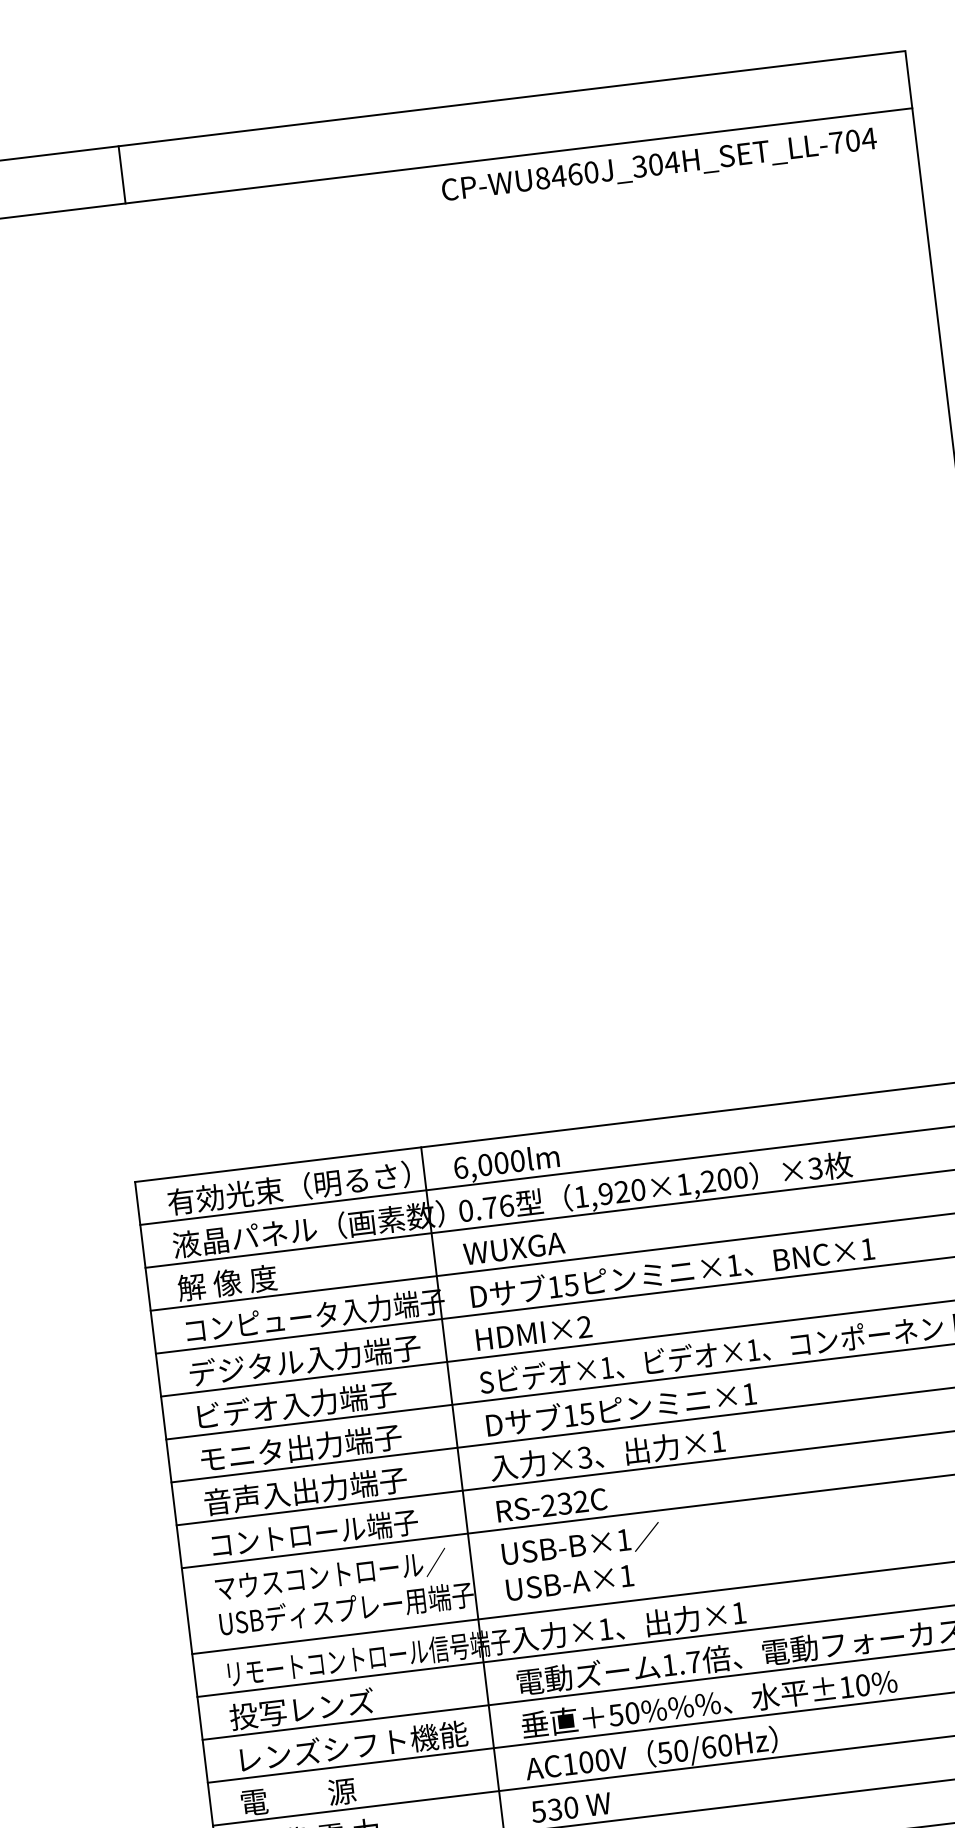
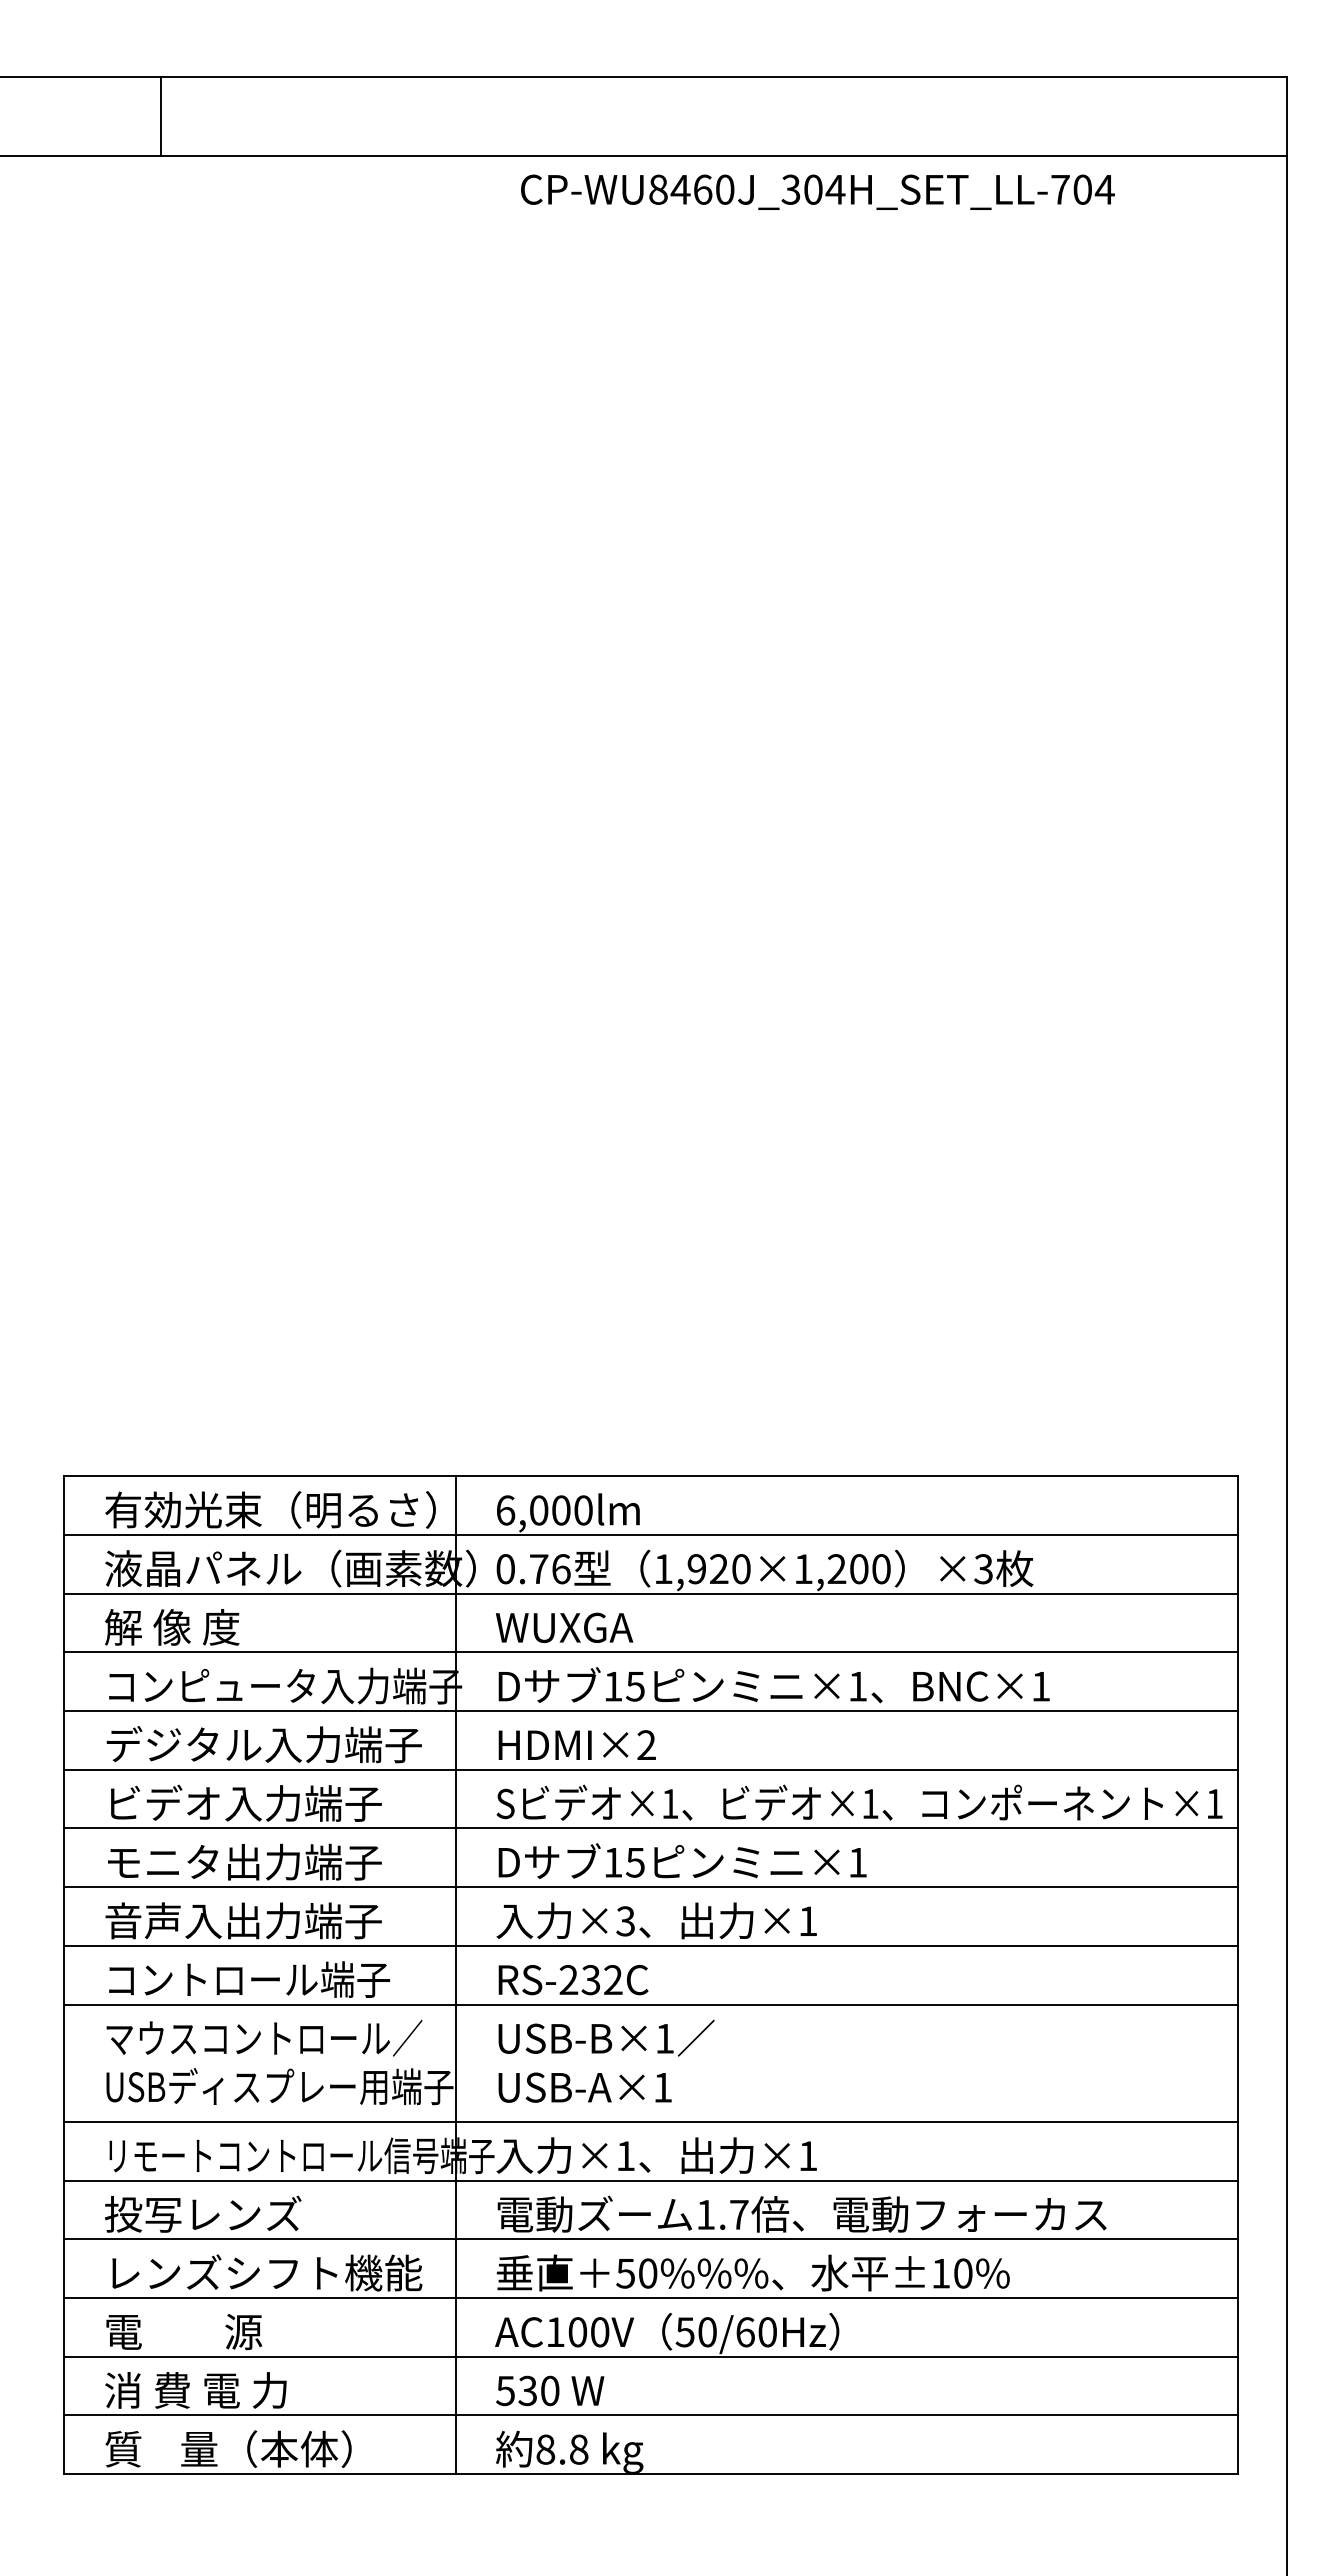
text: (659, 165) -> (817, 191), moved
line: (122, 174) -> (161, 116), moved

